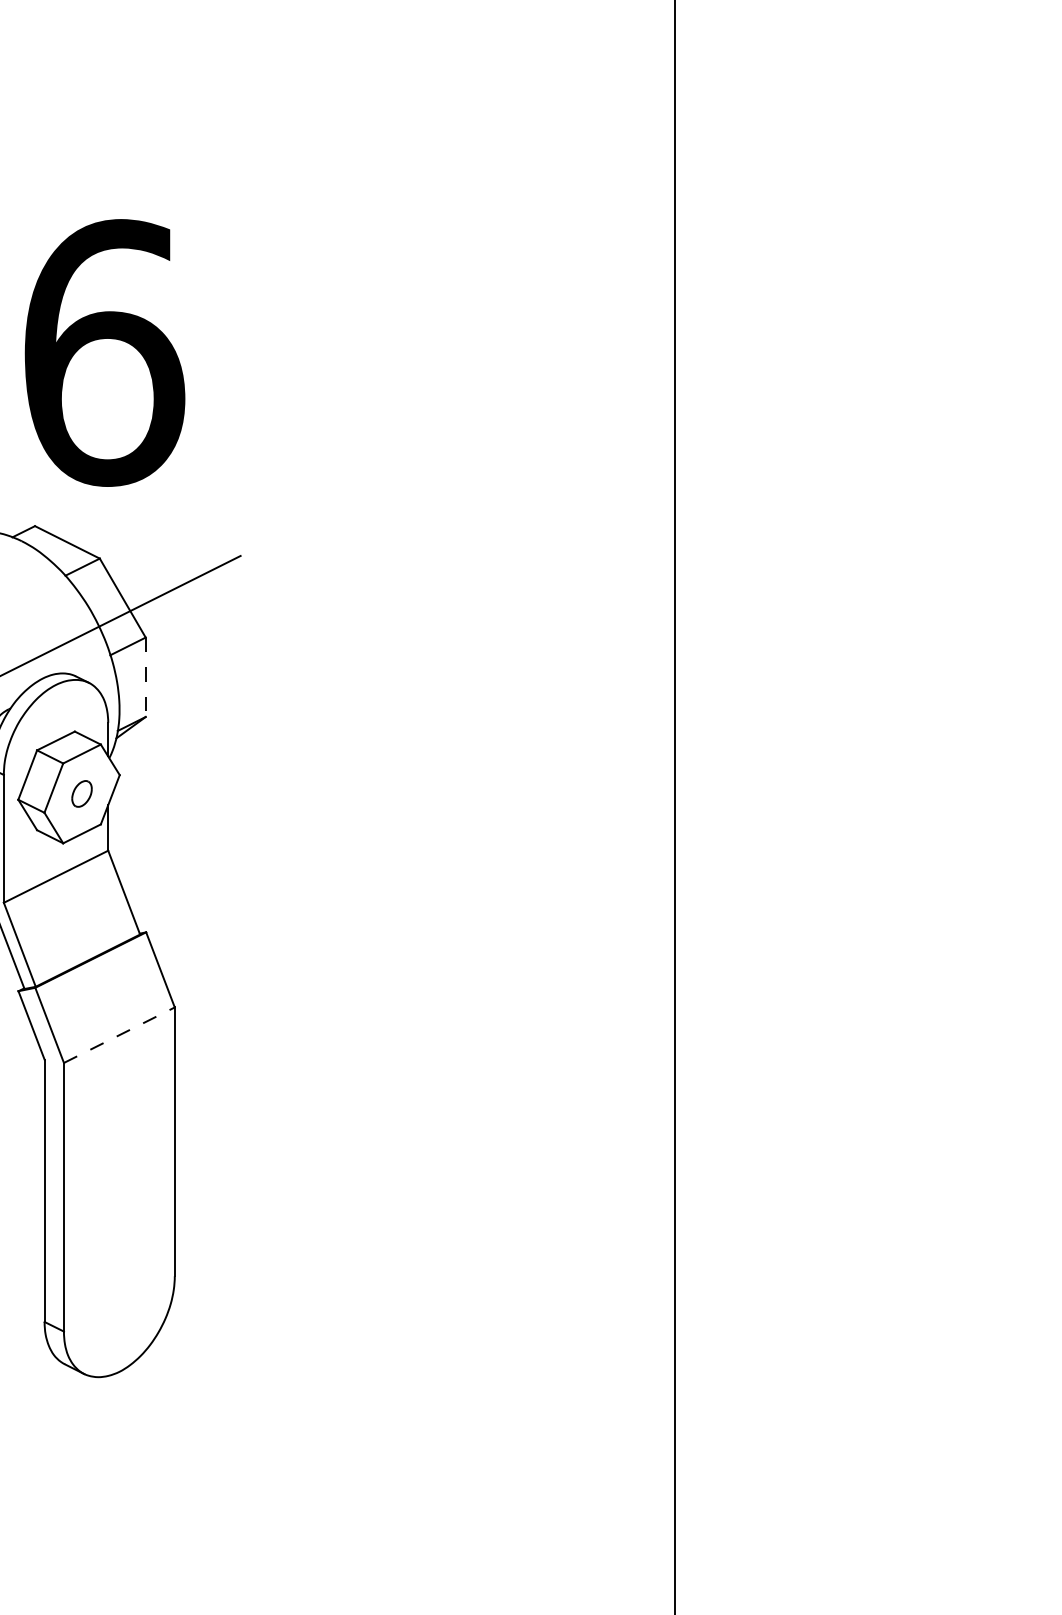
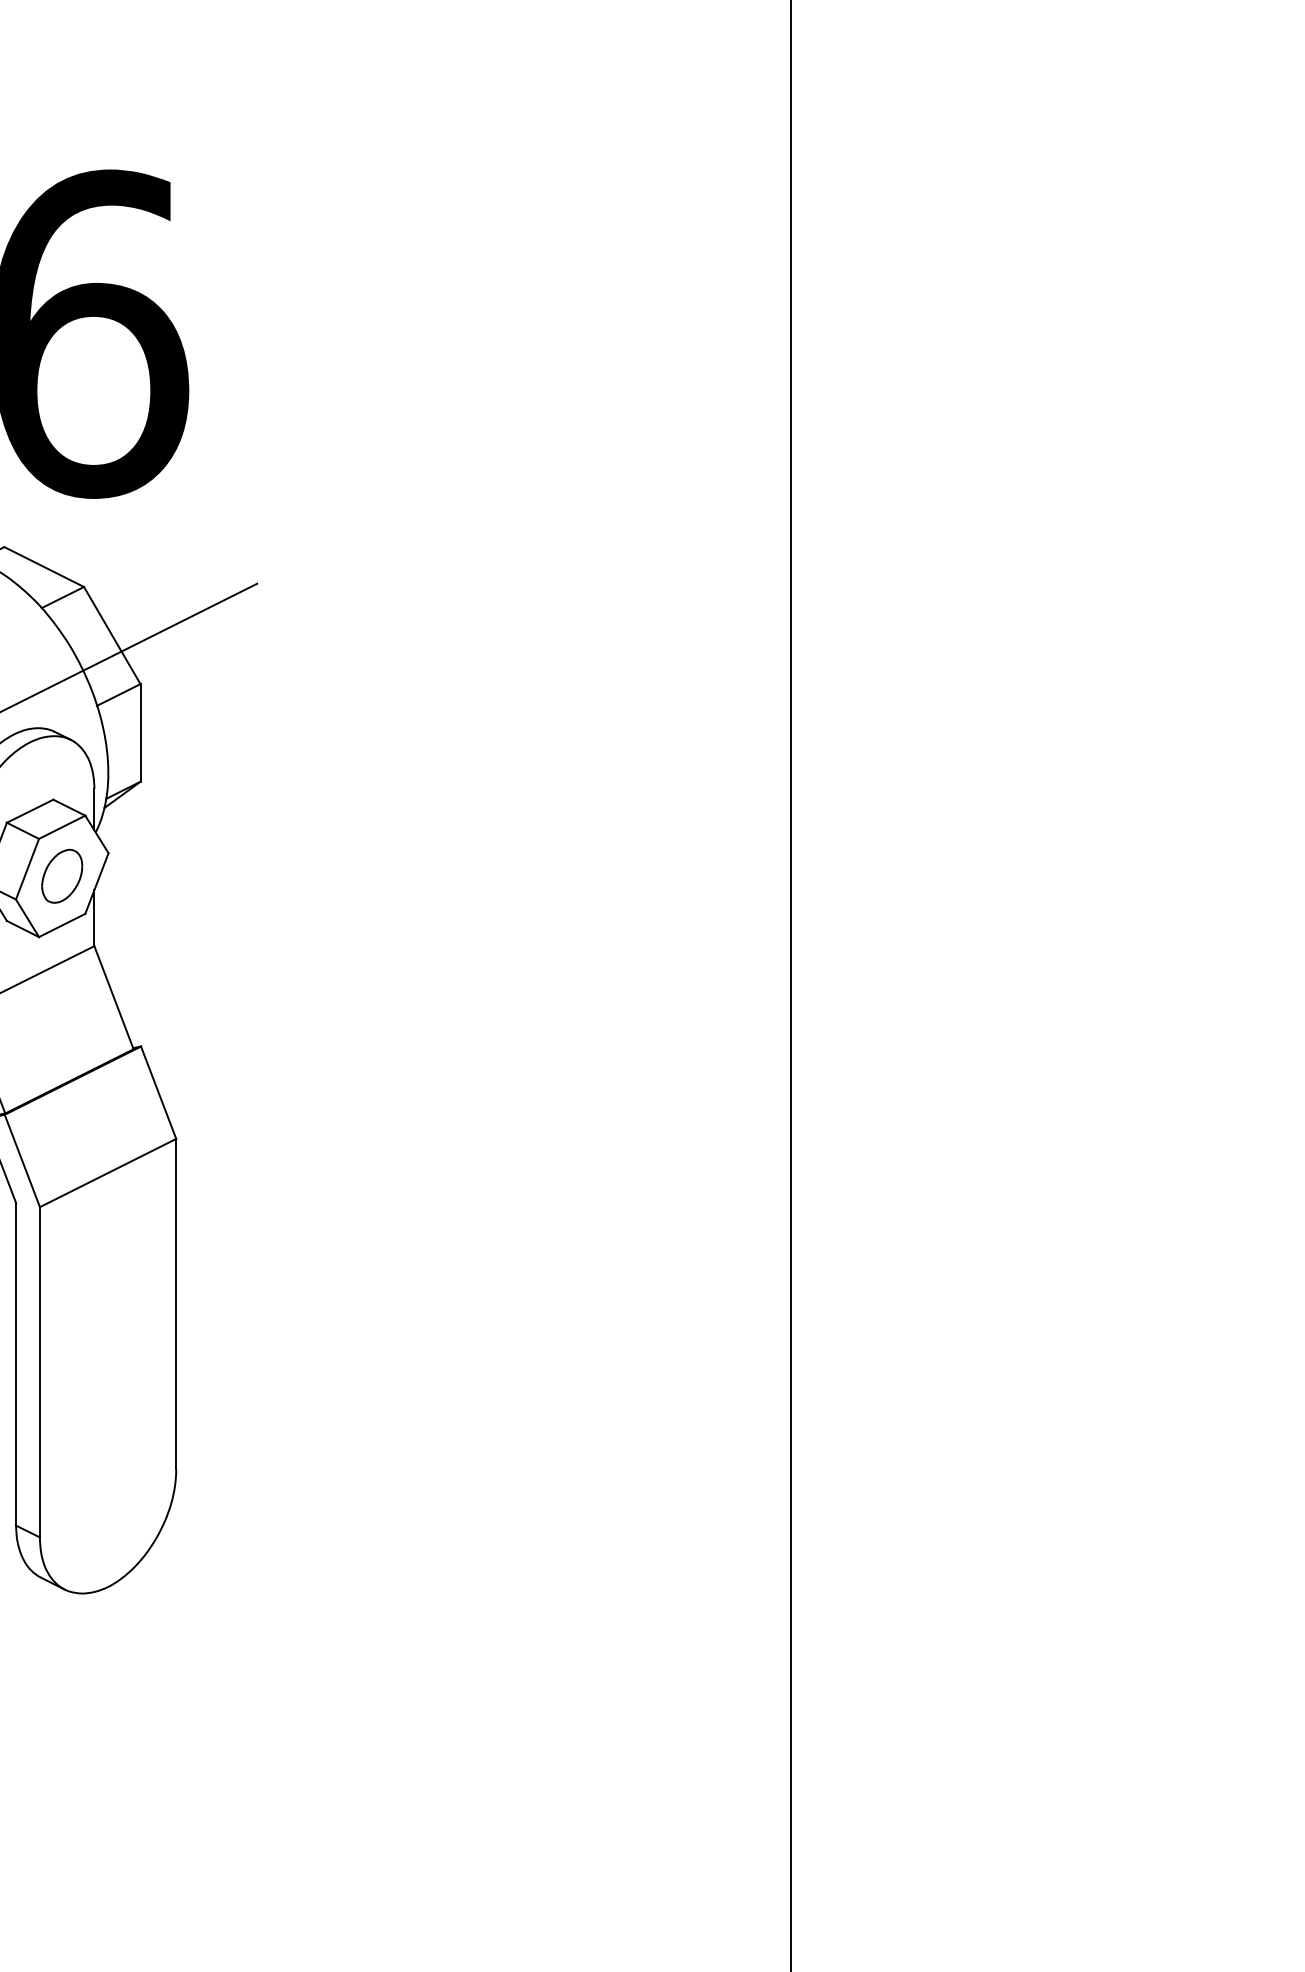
line: (145, 677) -> (140, 733), dashed -> solid
part: (81, 793) -> (61, 875), size x1.67
line: (119, 1035) -> (108, 1173), dashed -> solid

